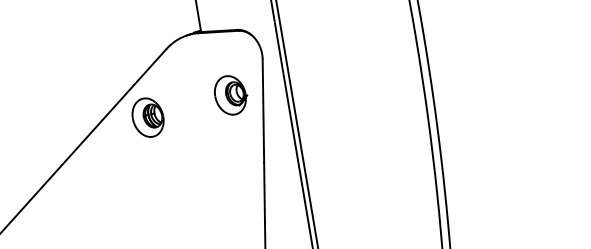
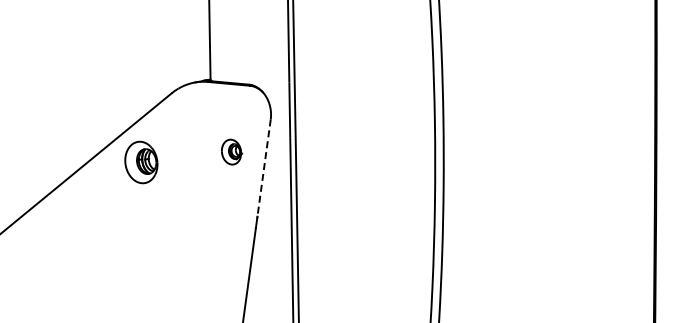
part: (230, 94) -> (231, 151), size x0.6
line: (263, 105) -> (264, 168), solid -> dashed

